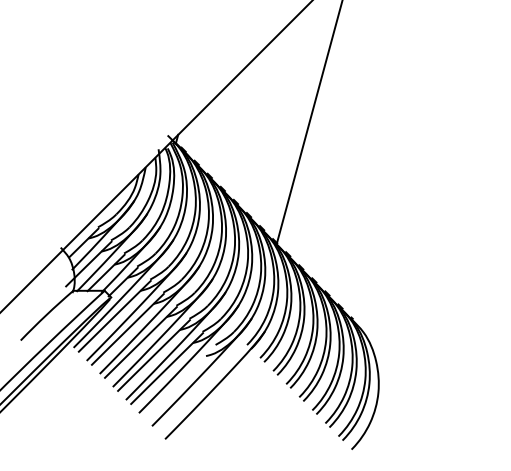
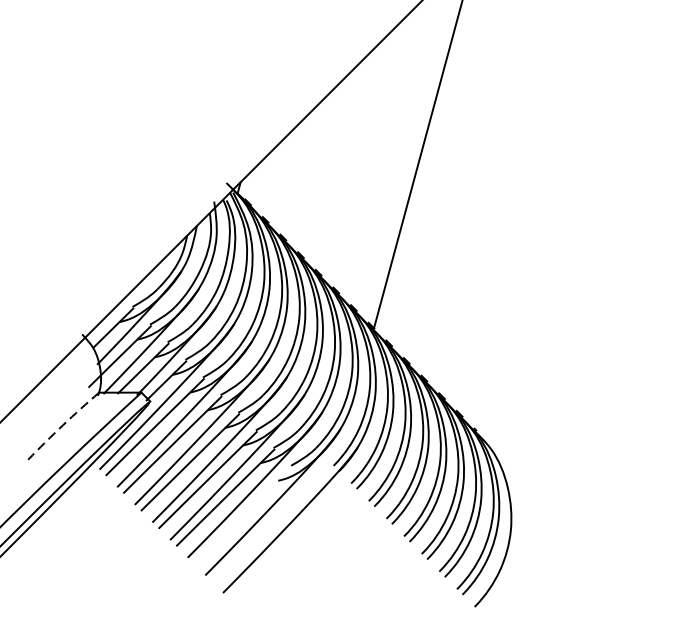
arc: (46, 315) -> (62, 425), solid -> dashed

